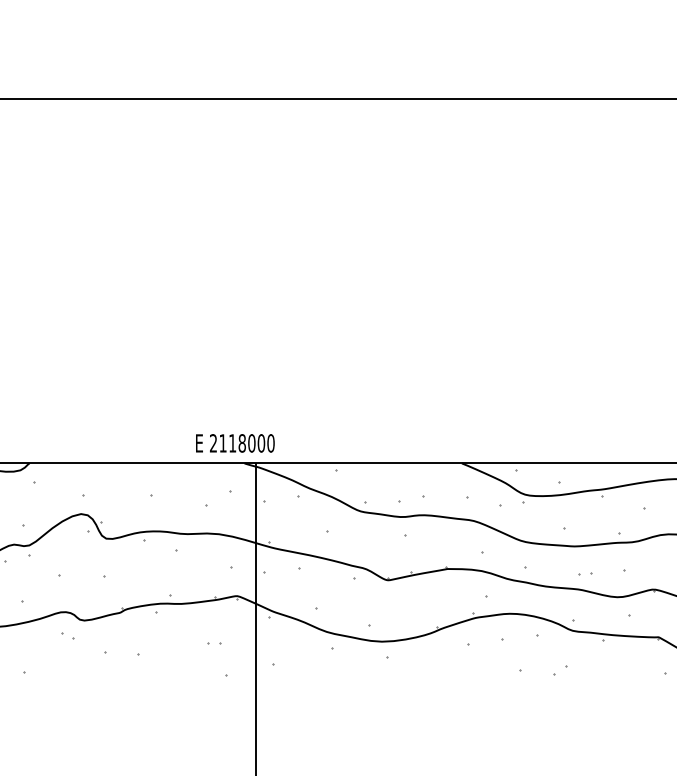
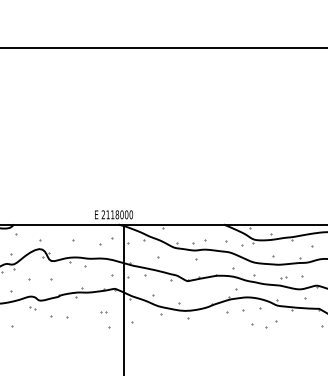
part: (560, 671) -> (271, 325), size x1.6

